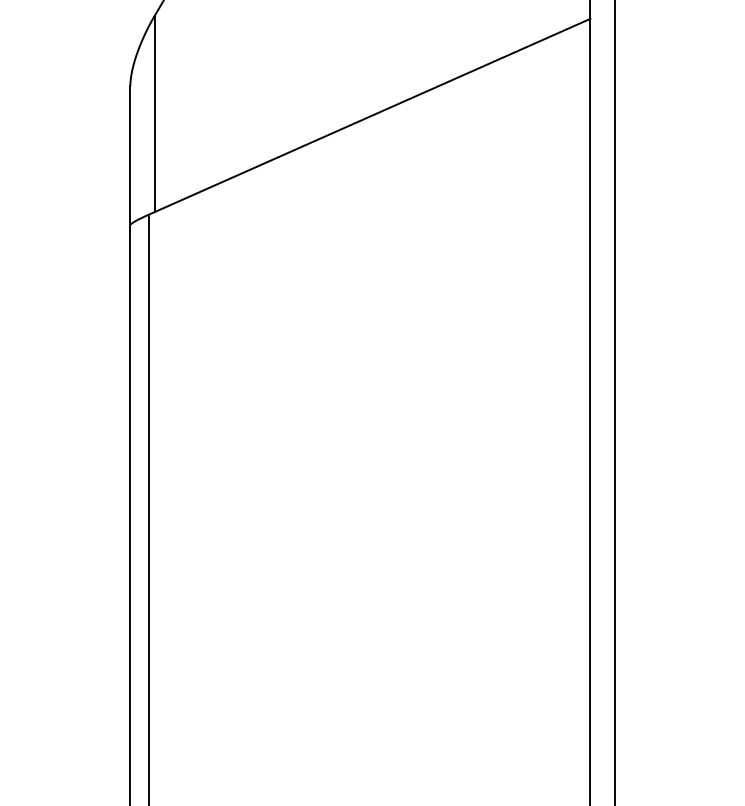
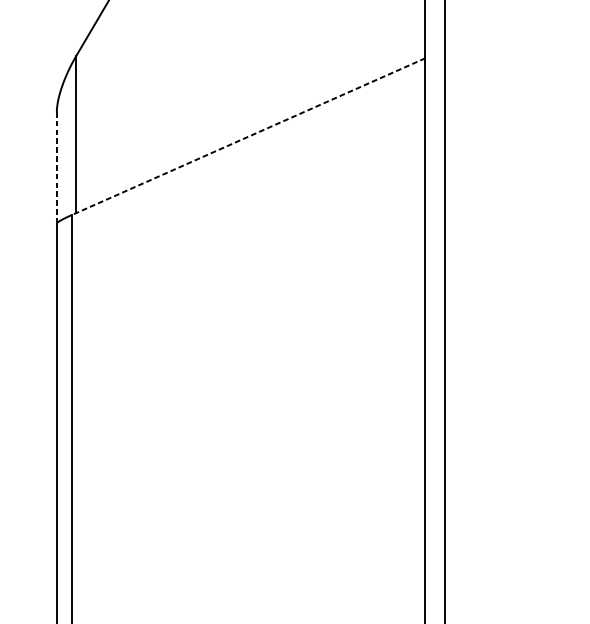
line: (369, 116) -> (248, 136), solid -> dashed
line: (130, 155) -> (56, 167), solid -> dashed

